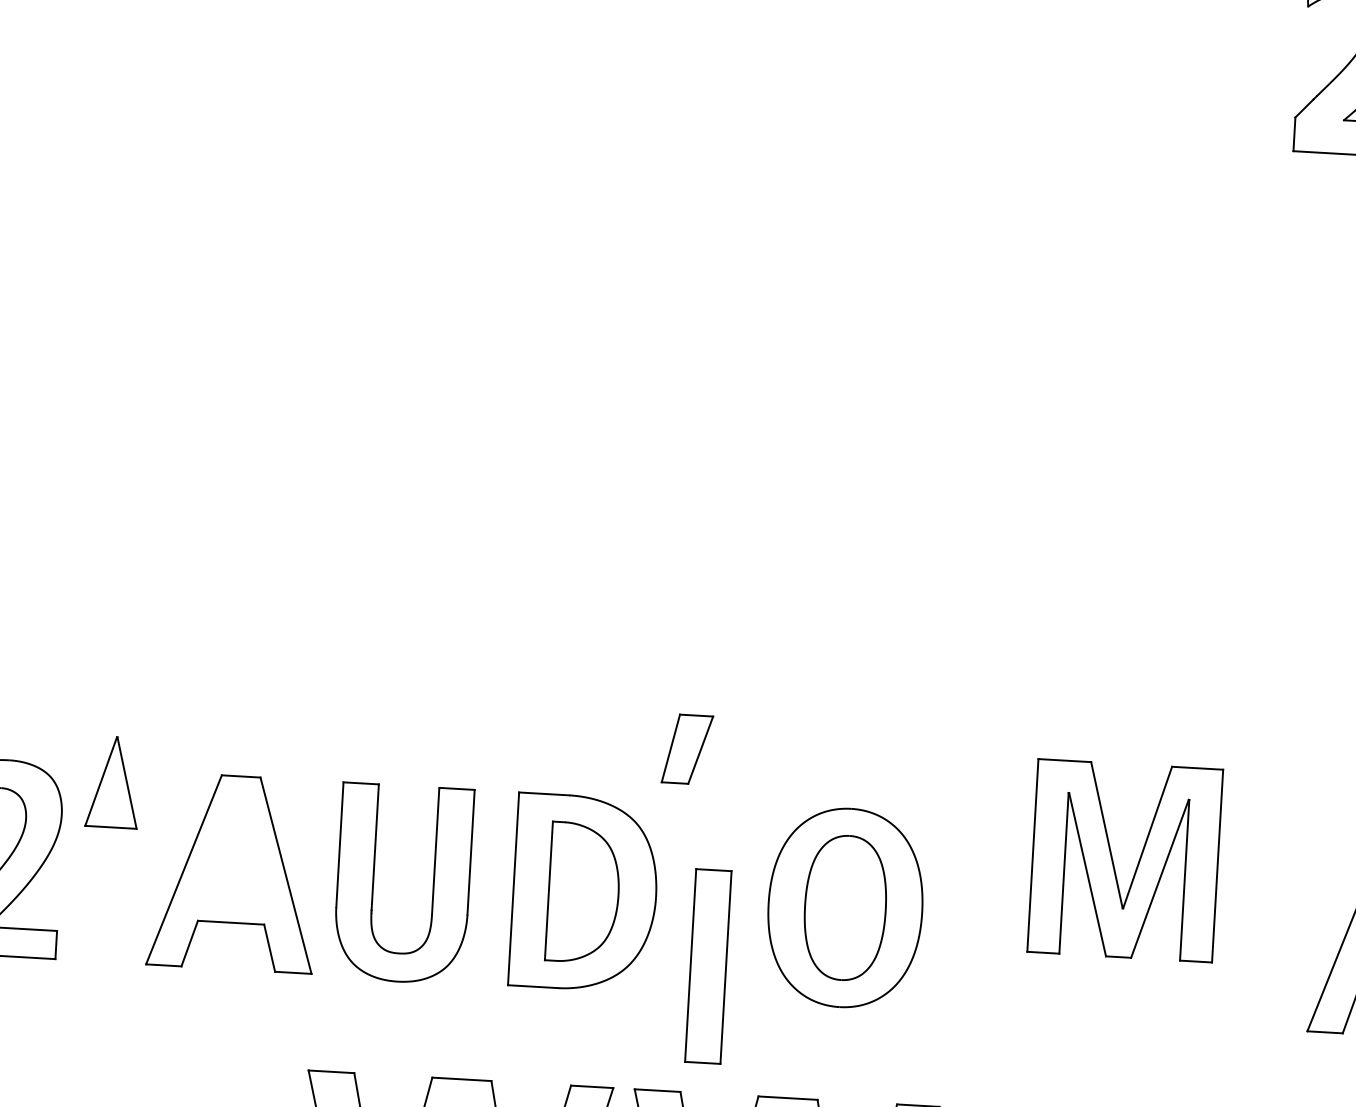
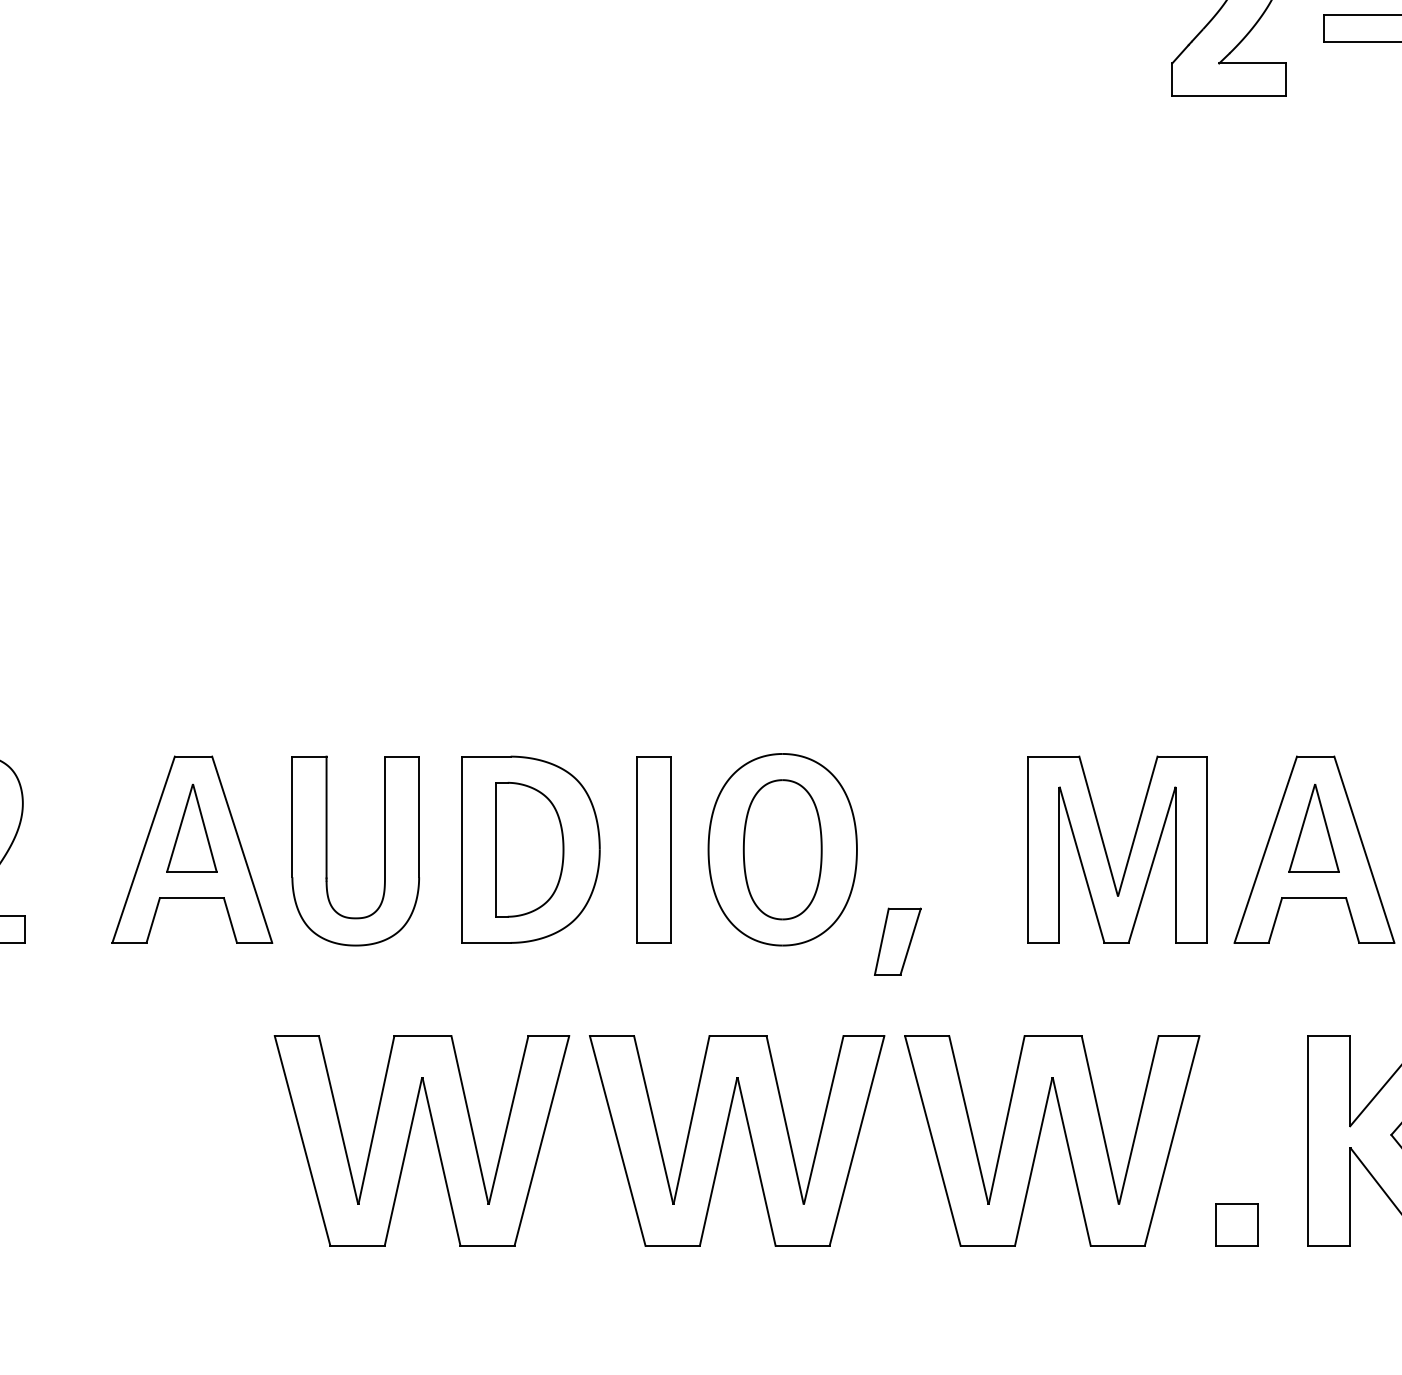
part: (687, 749) -> (897, 941), moved
part: (113, 781) -> (191, 827), moved
part: (1114, 864) -> (1107, 853), moved
part: (707, 966) -> (653, 849), moved

